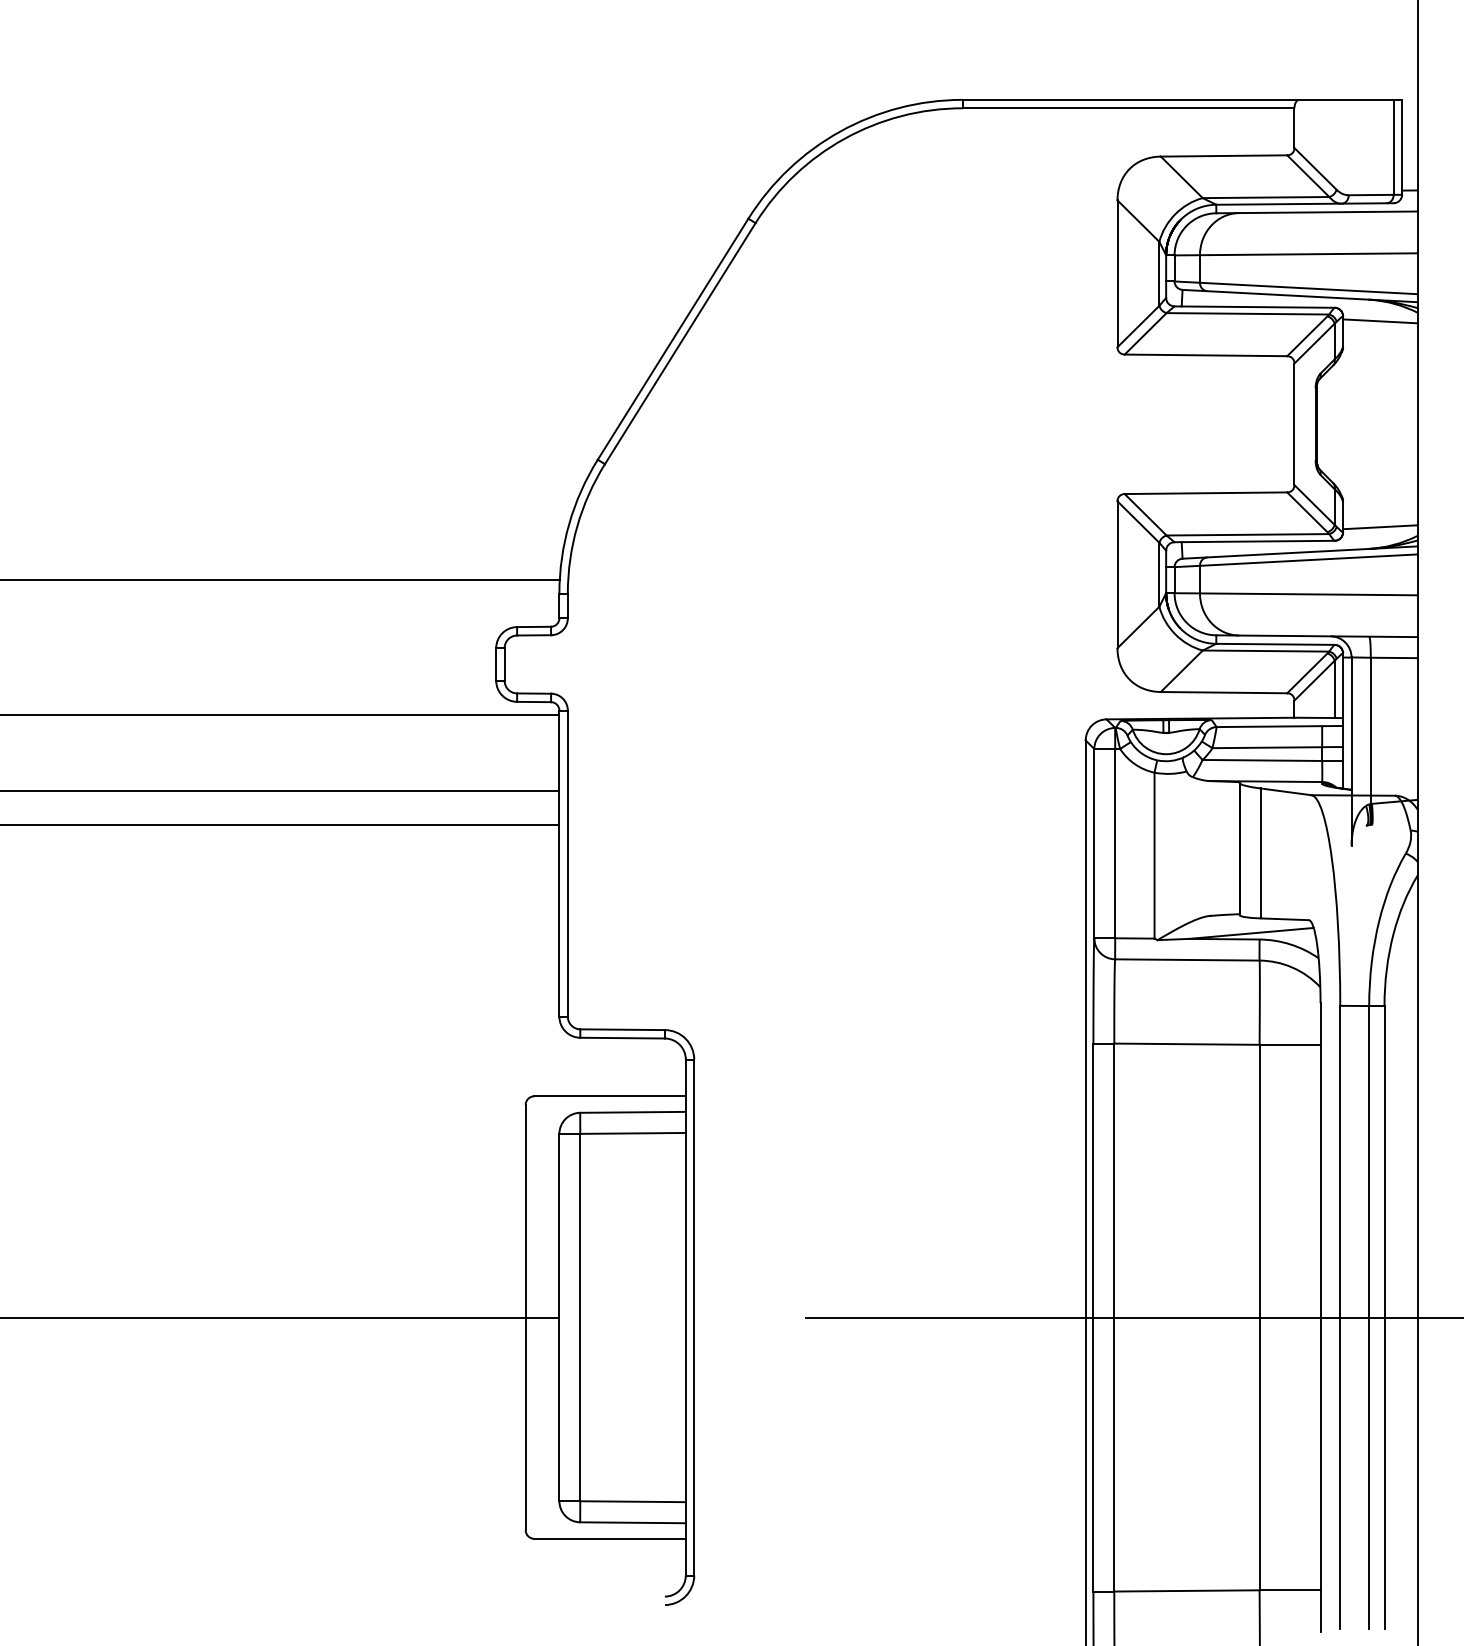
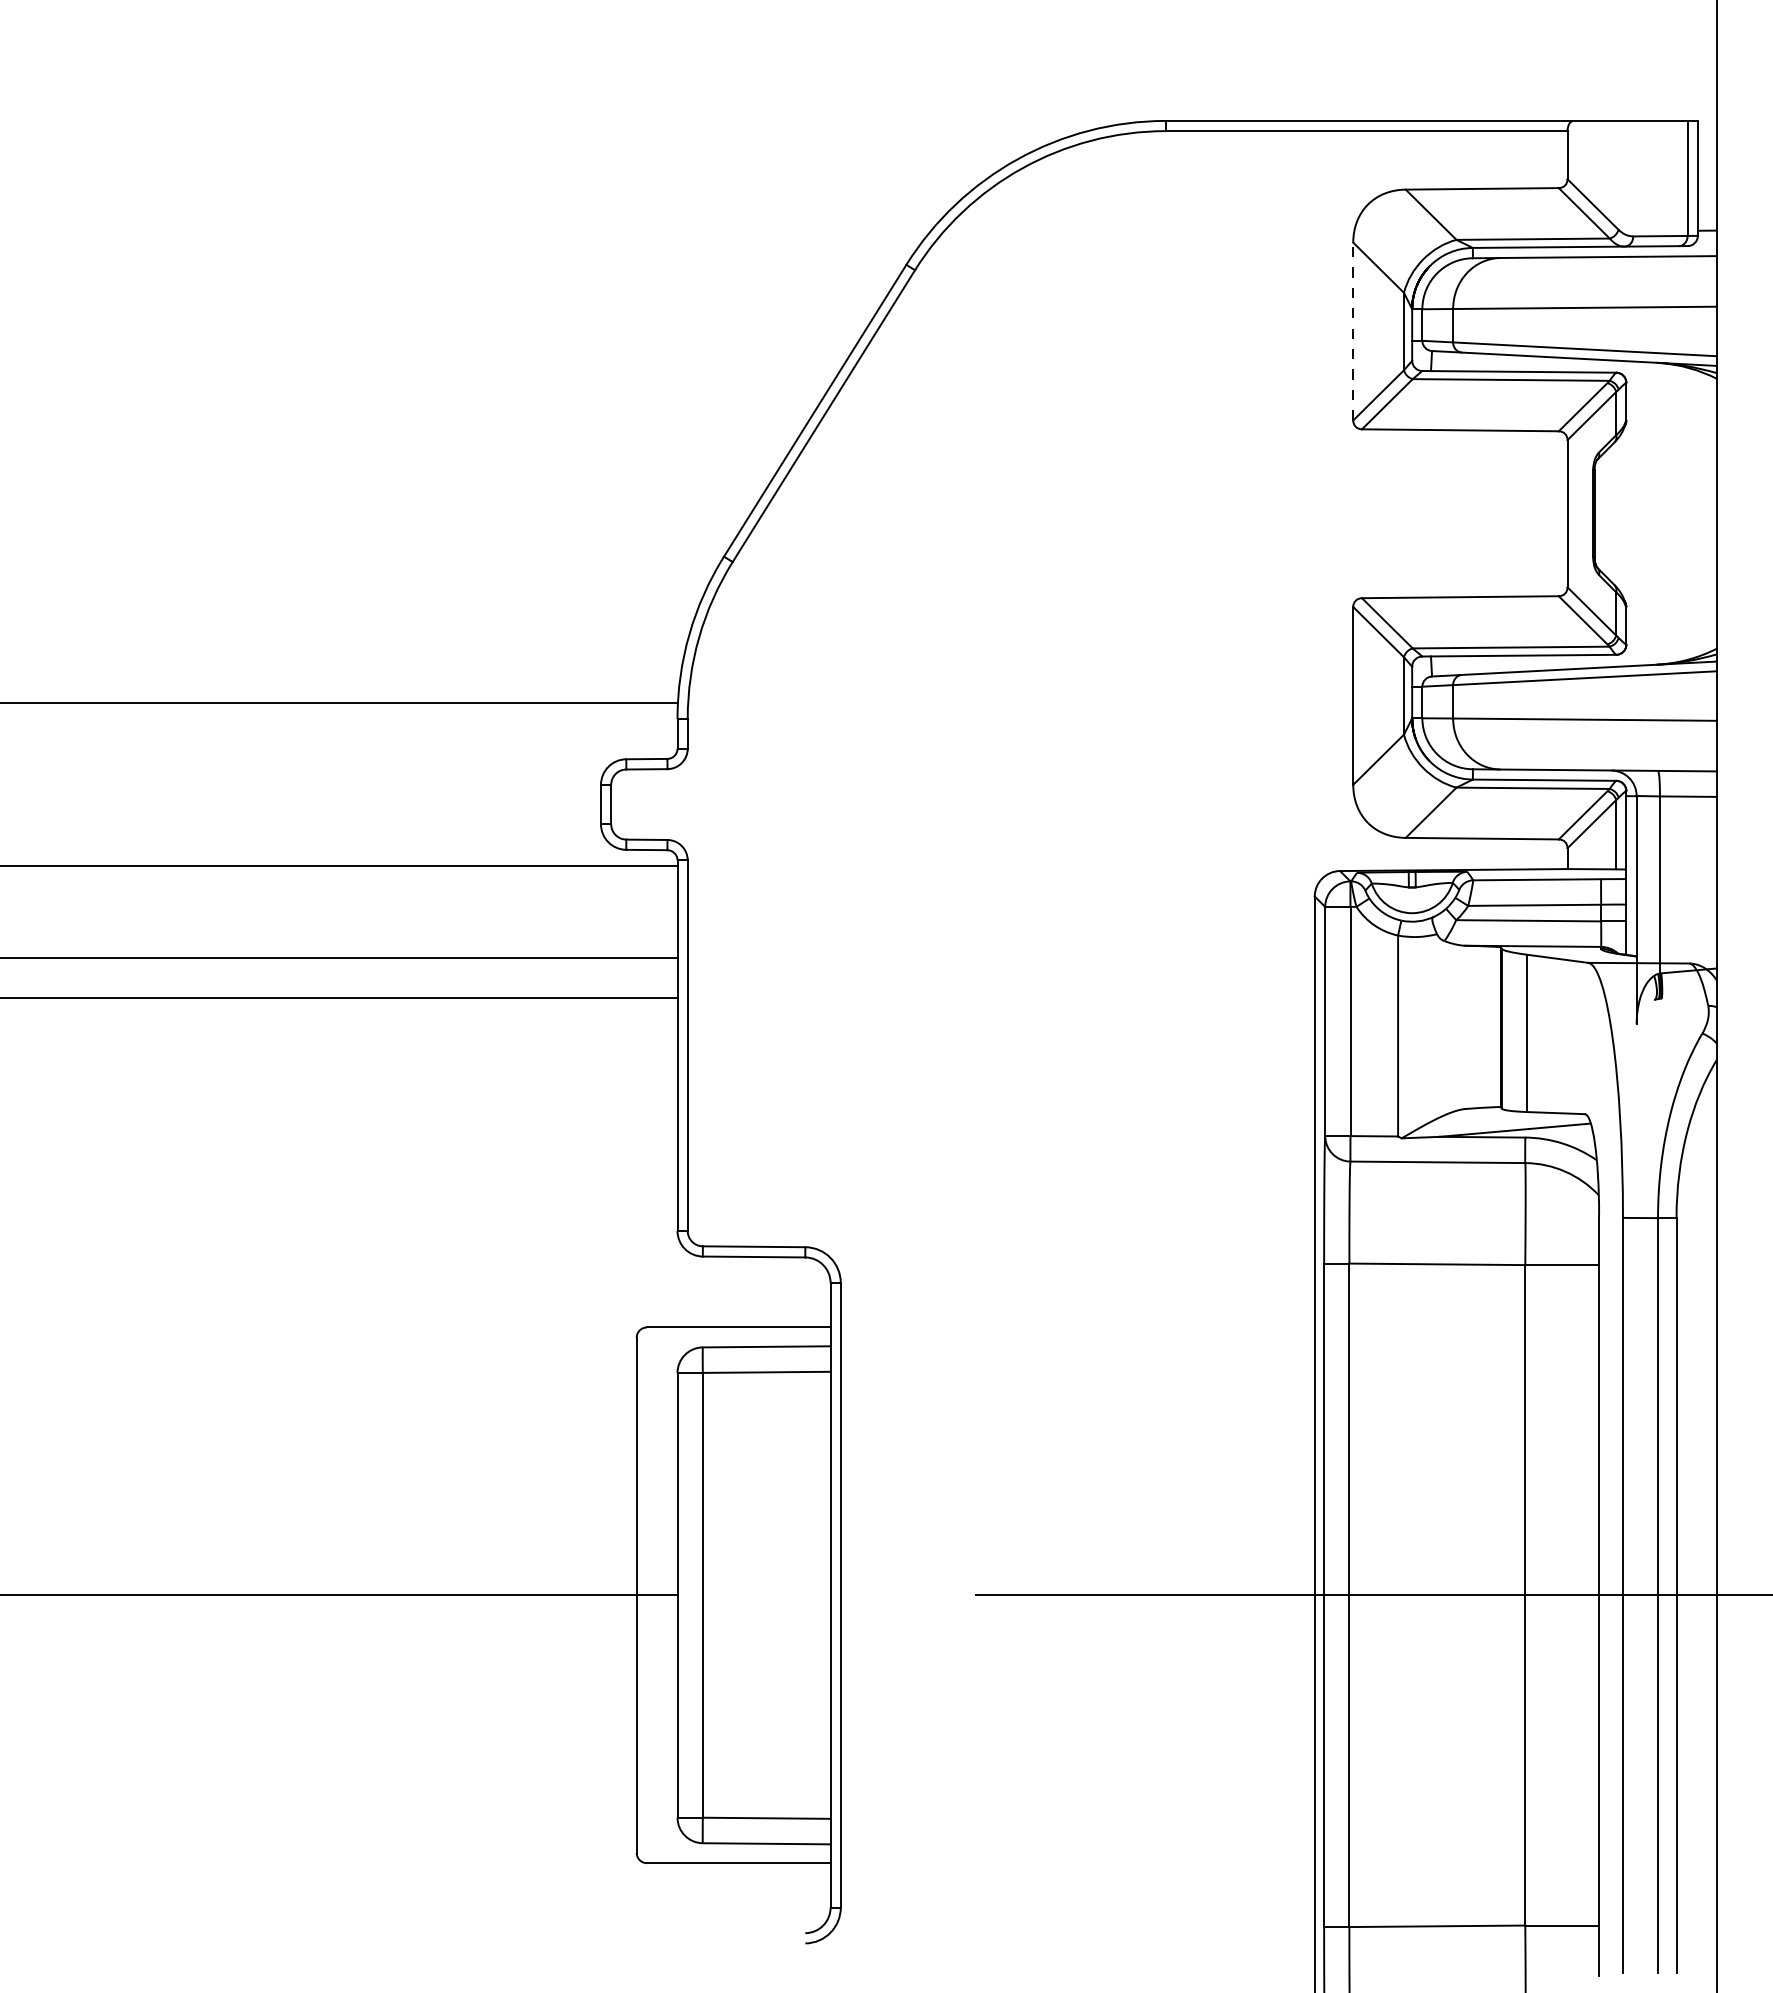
line: (1117, 273) -> (1353, 331), solid -> dashed
line: (1380, 320) -> (1671, 388), removed
line: (1380, 527) -> (1671, 638), removed

